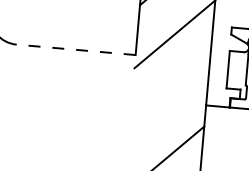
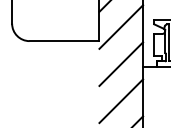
line: (76, 50) -> (64, 41), dashed -> solid
line: (169, 96) -> (121, 63), added

